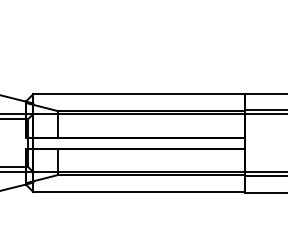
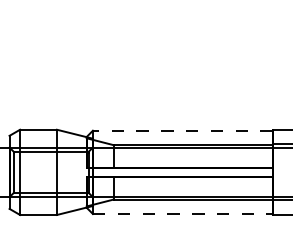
line: (138, 93) -> (182, 130), solid -> dashed
line: (138, 192) -> (182, 214), solid -> dashed

